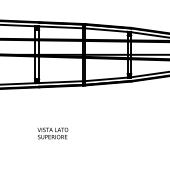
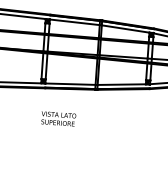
text: (52, 133) -> (58, 118), moved

